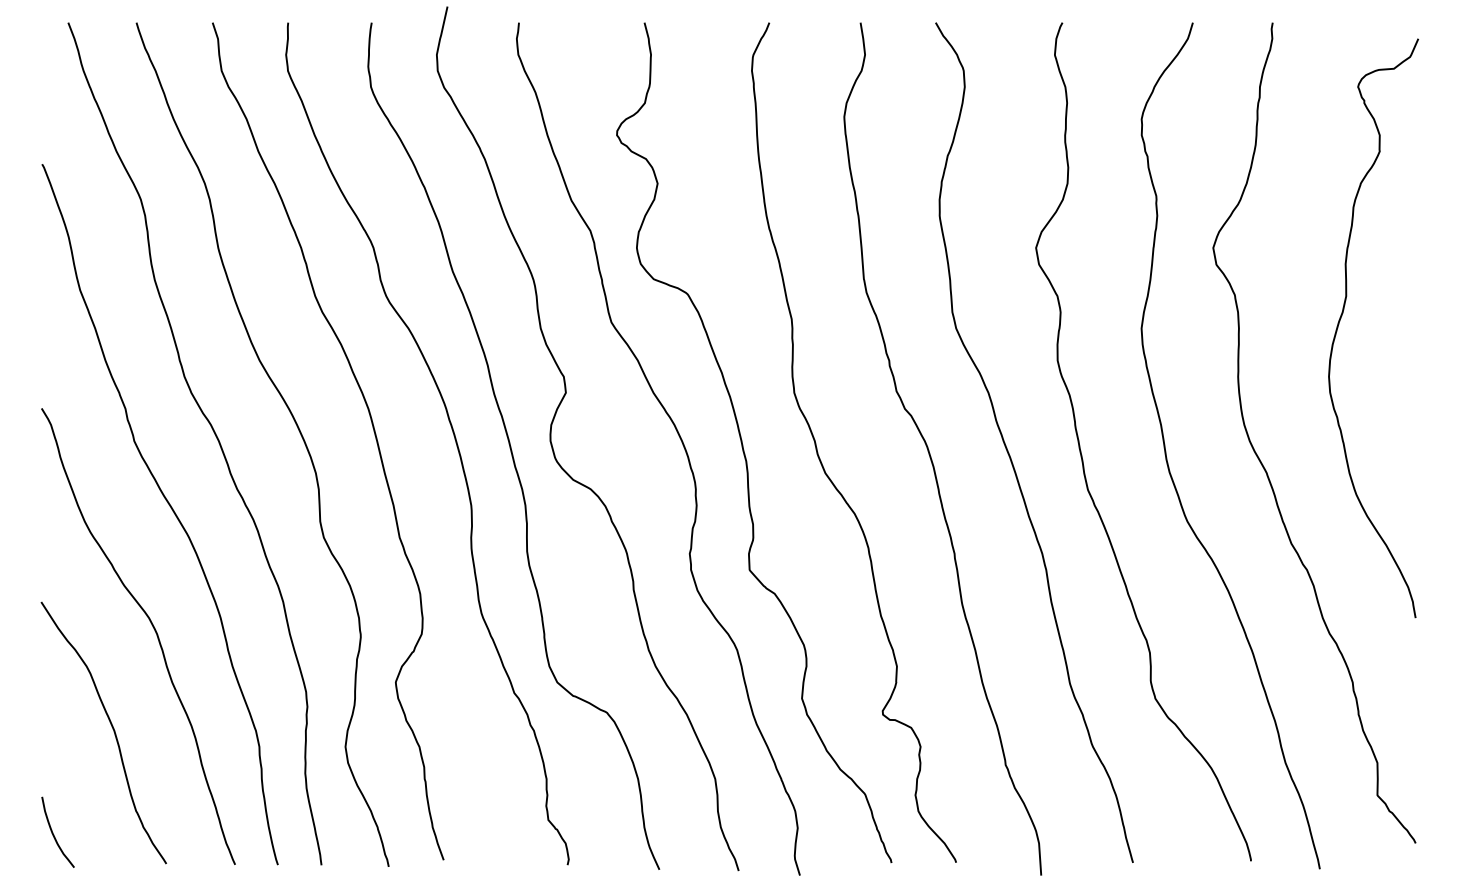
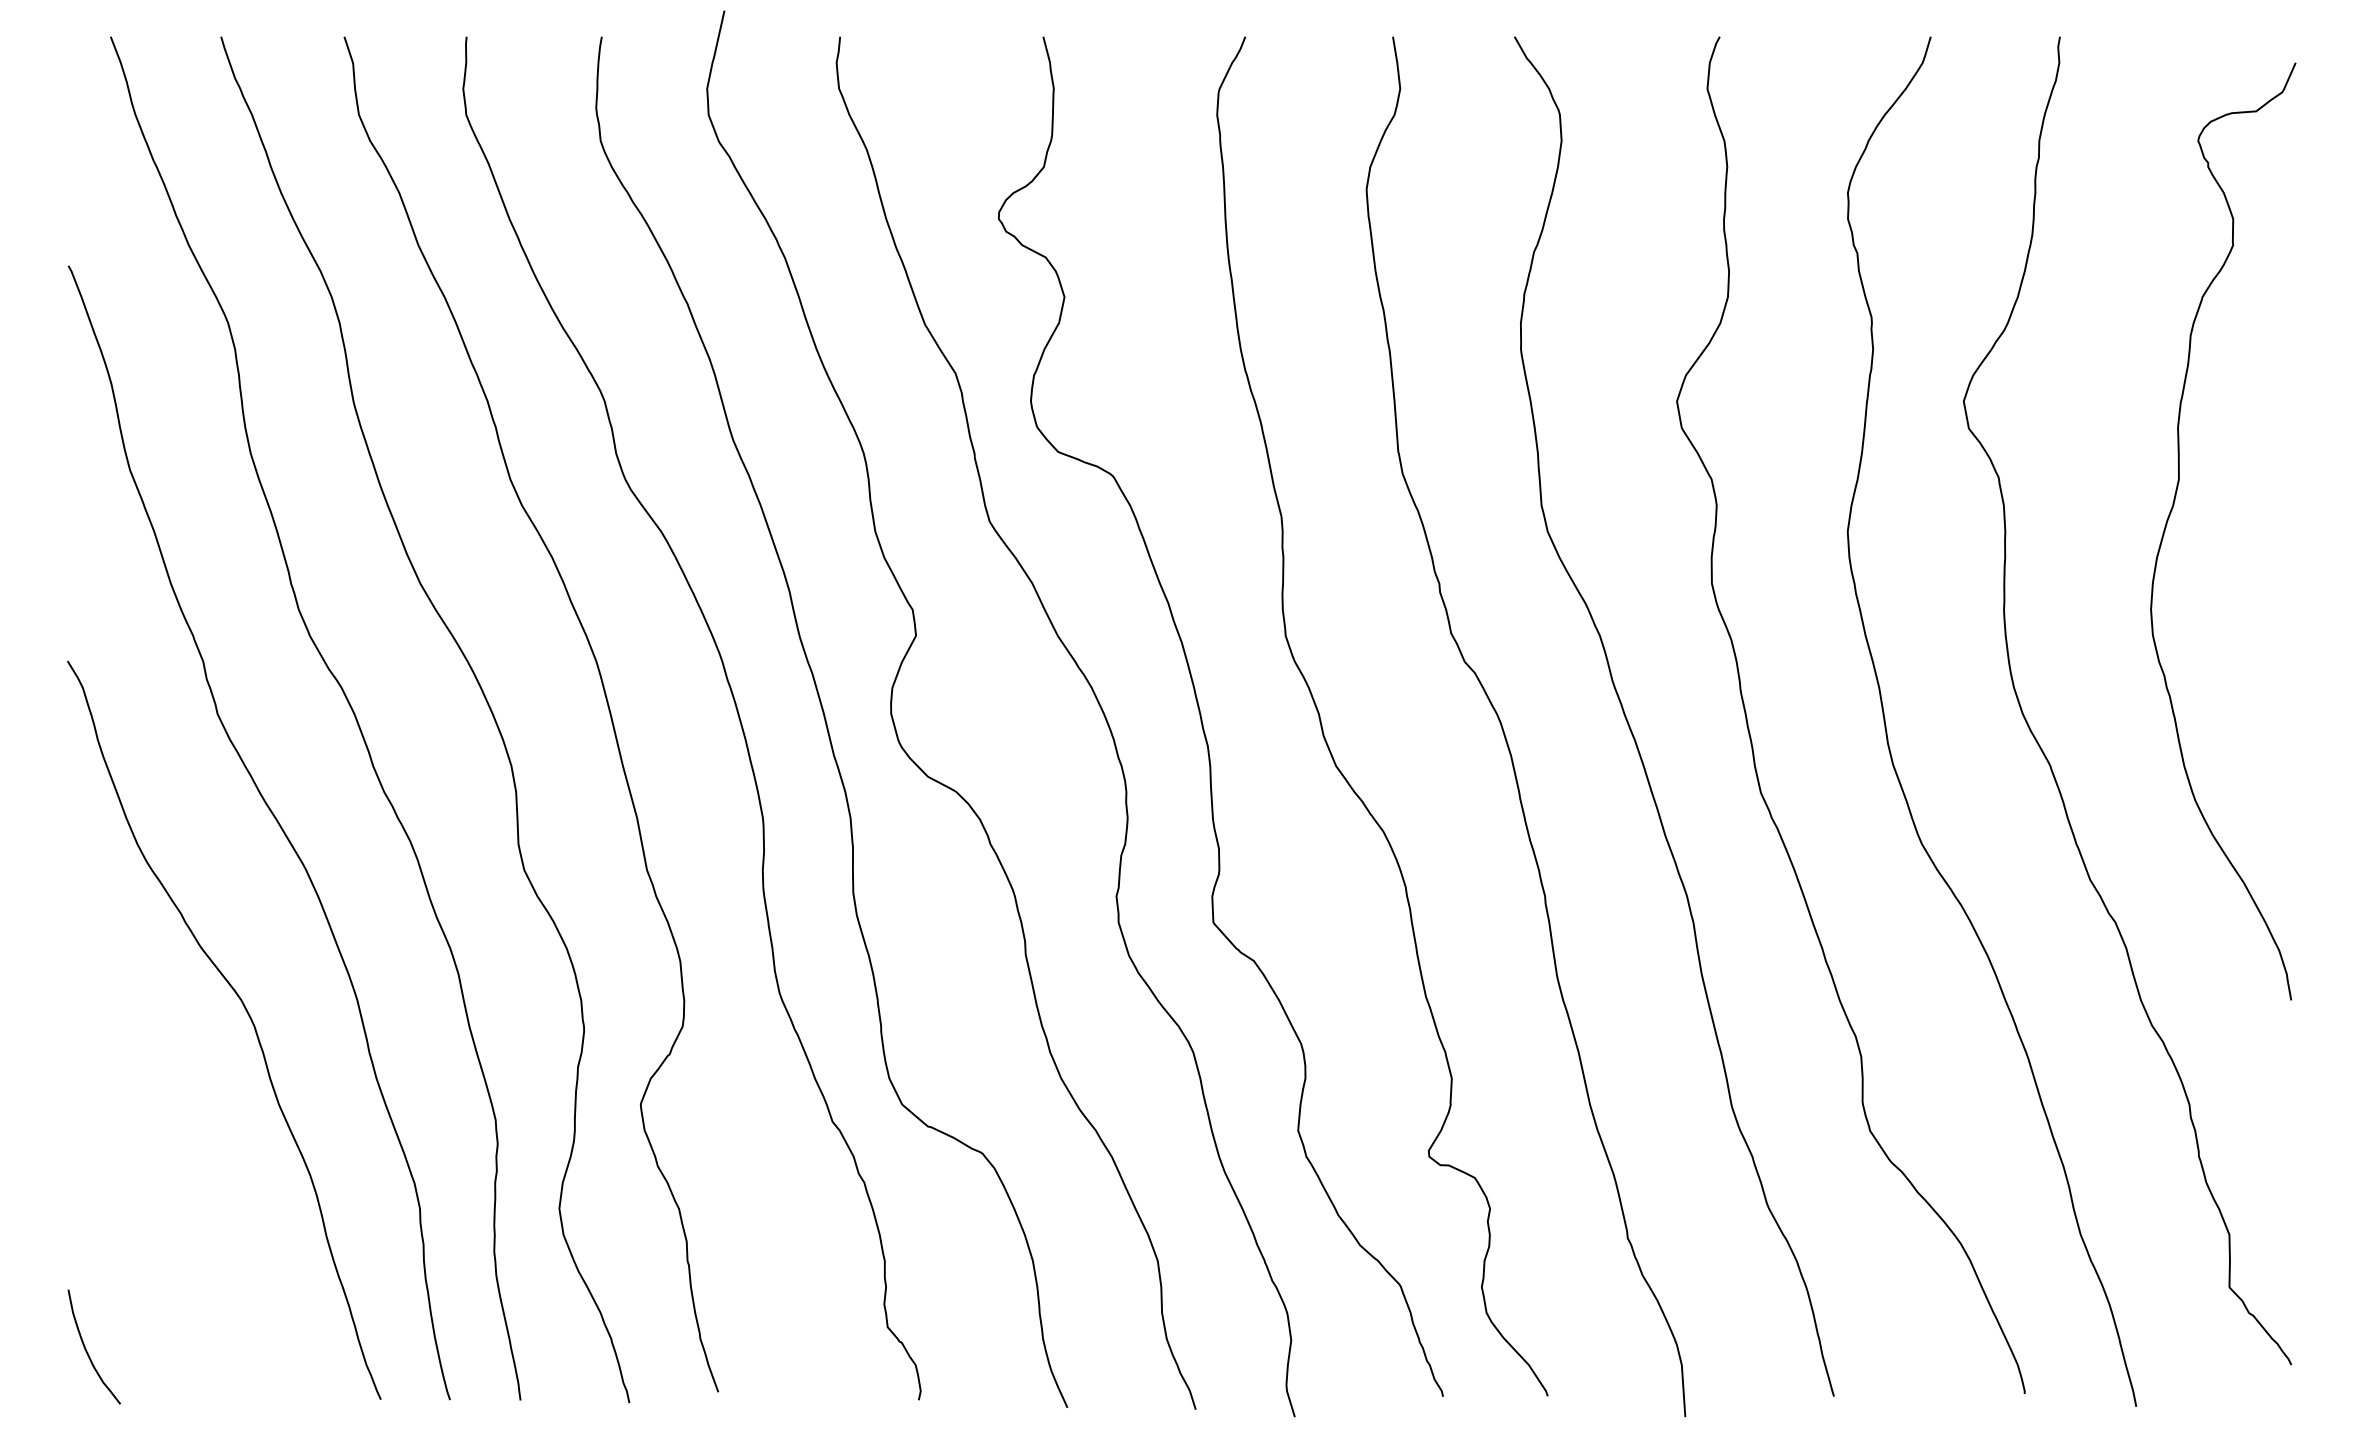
curve: (111, 727) -> (180, 1177), removed

